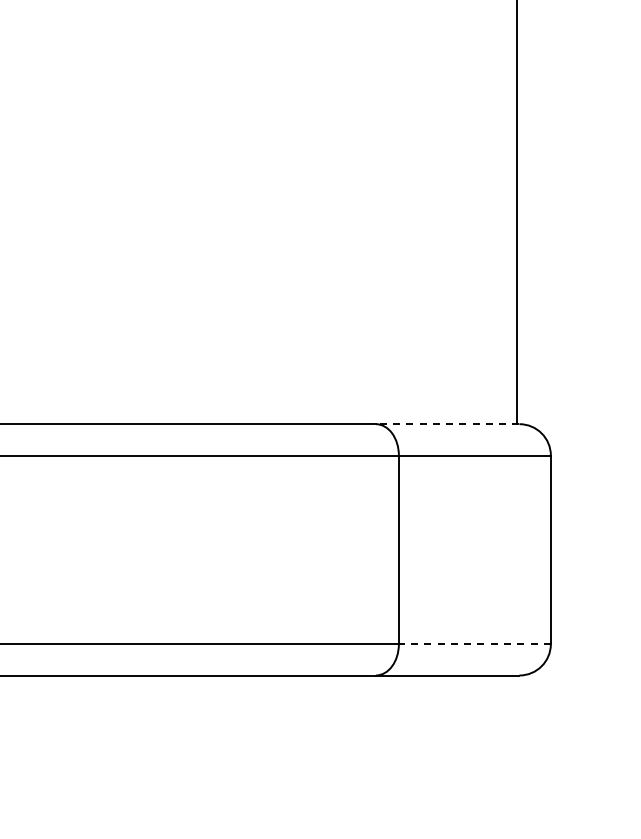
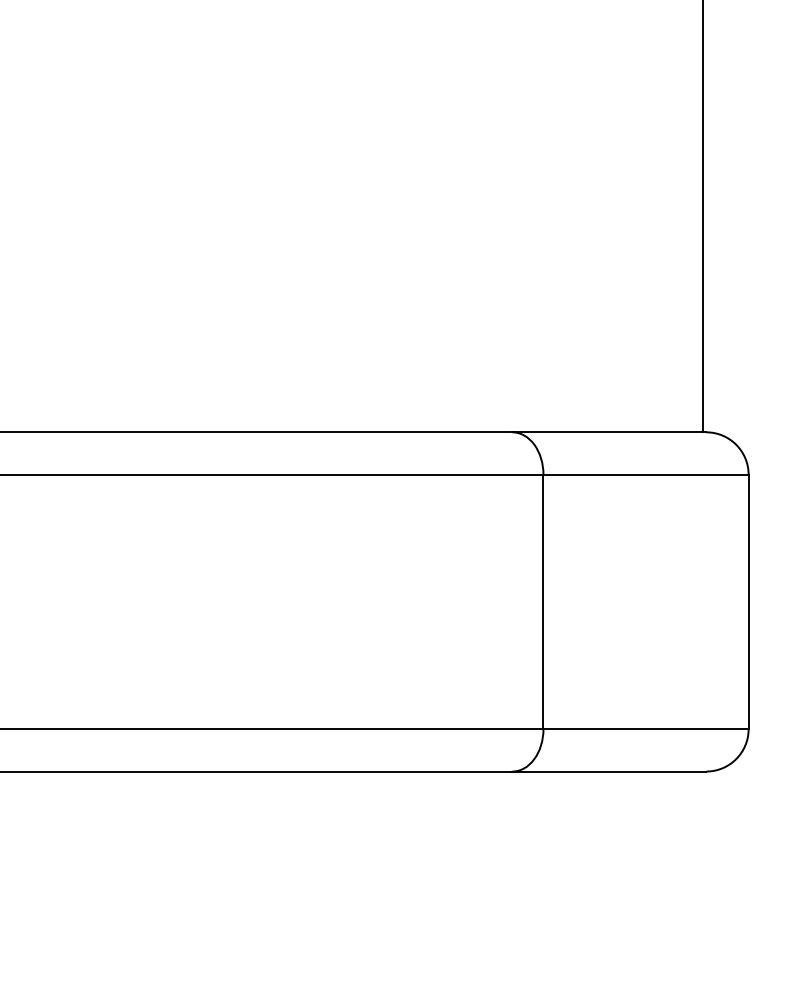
line: (447, 424) -> (609, 432), dashed -> solid
line: (474, 644) -> (645, 729), dashed -> solid

